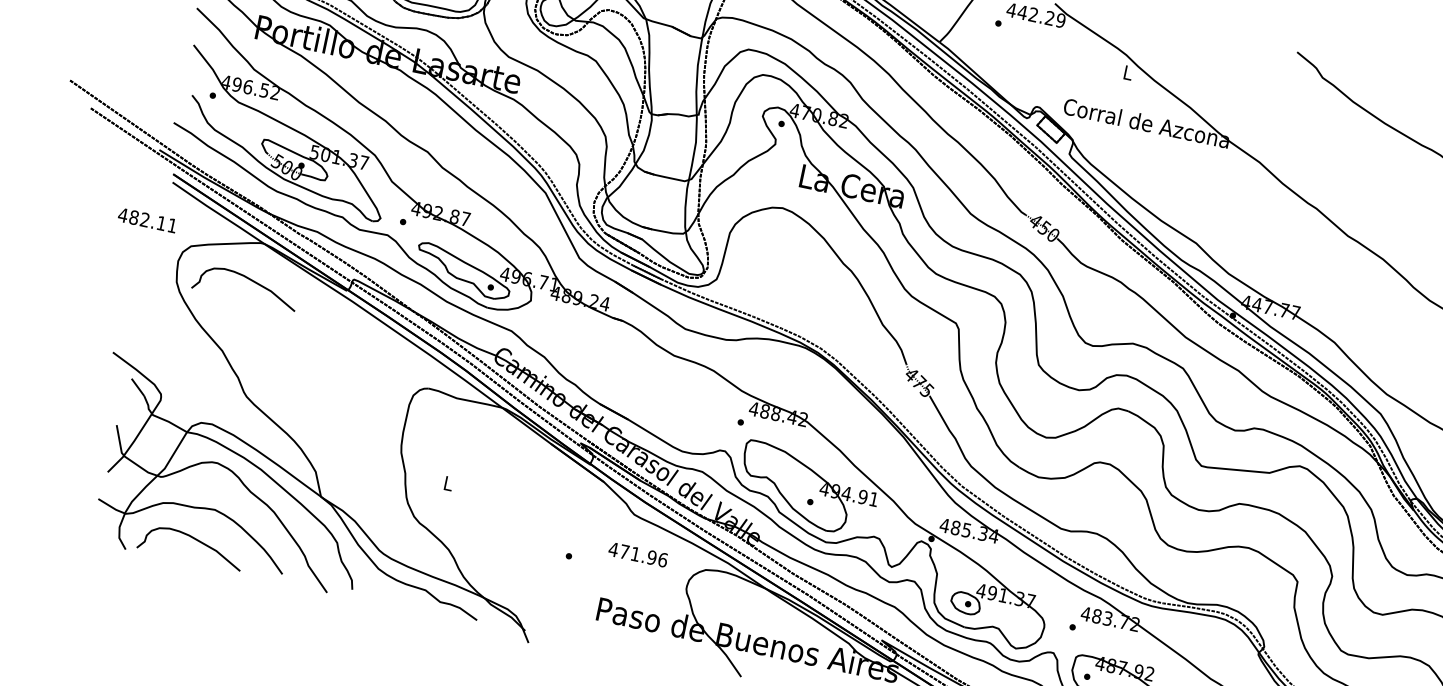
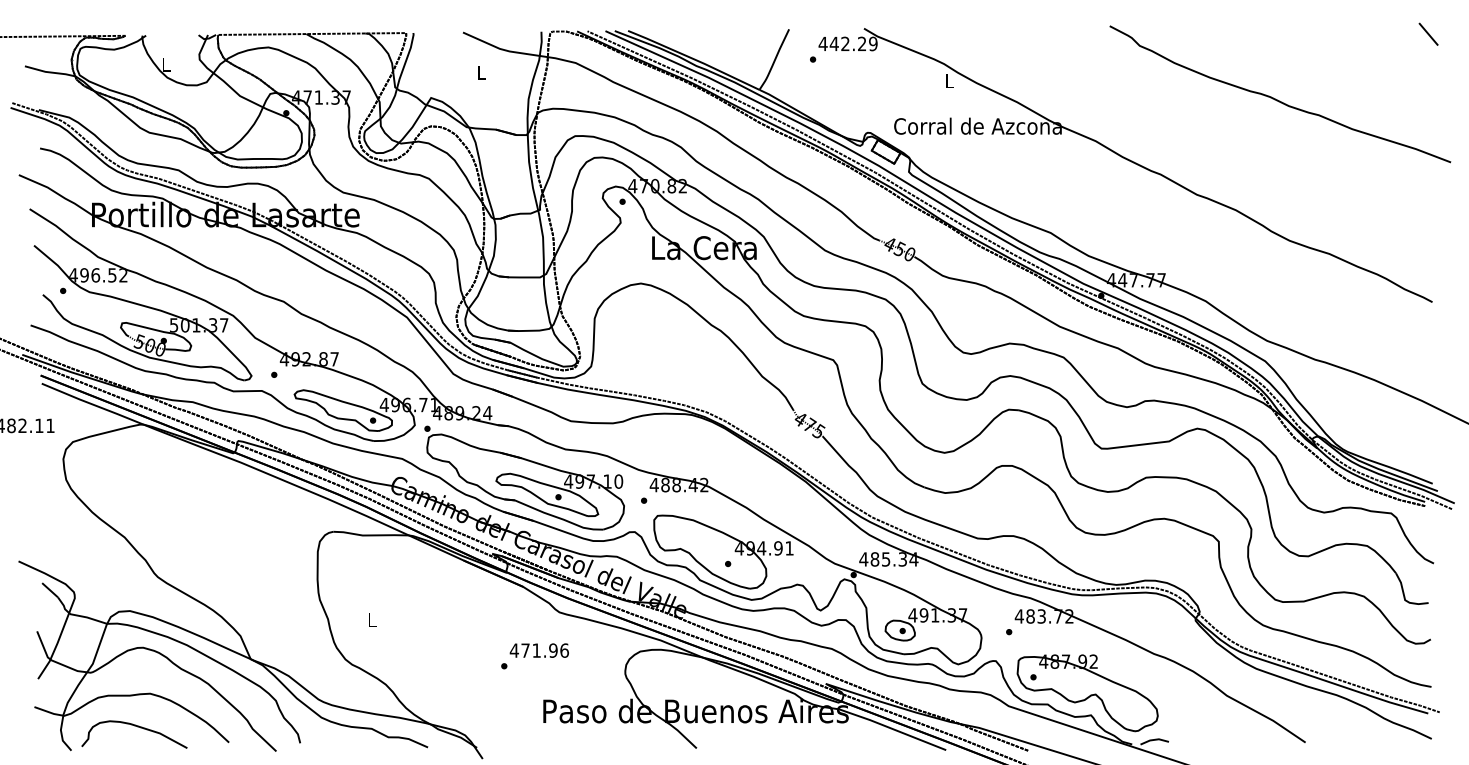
curve: (250, 280) -> (137, 463), removed
part: (627, 374) -> (524, 477), added
text: (637, 554) -> (538, 650), moved

